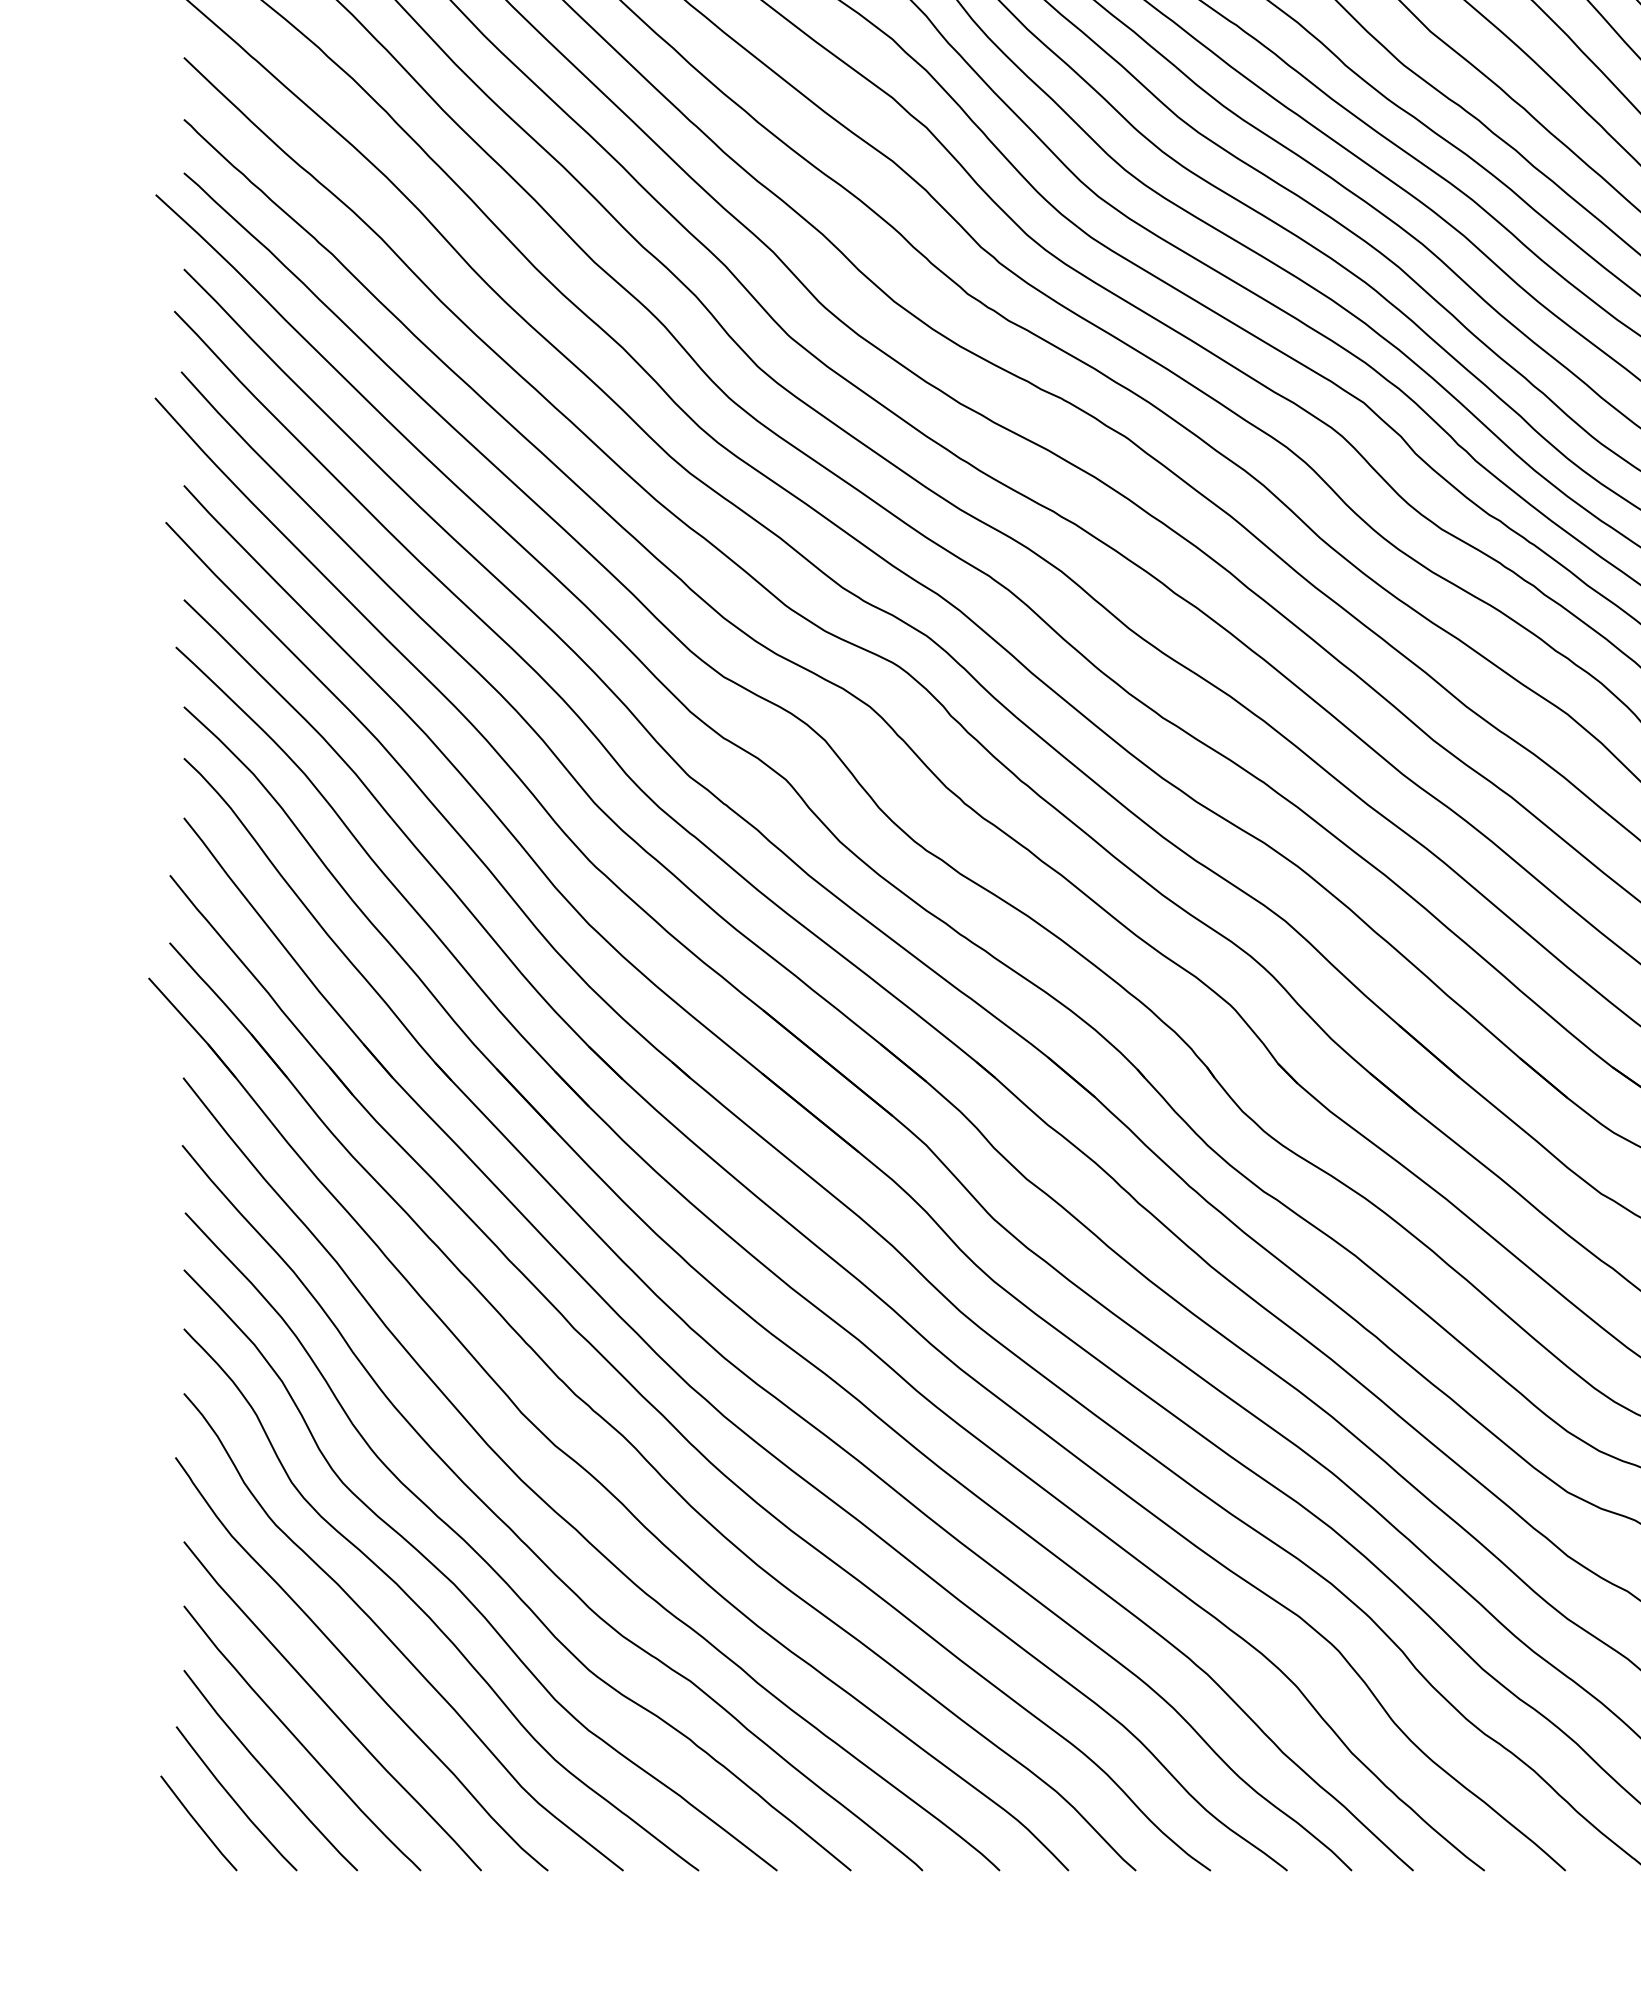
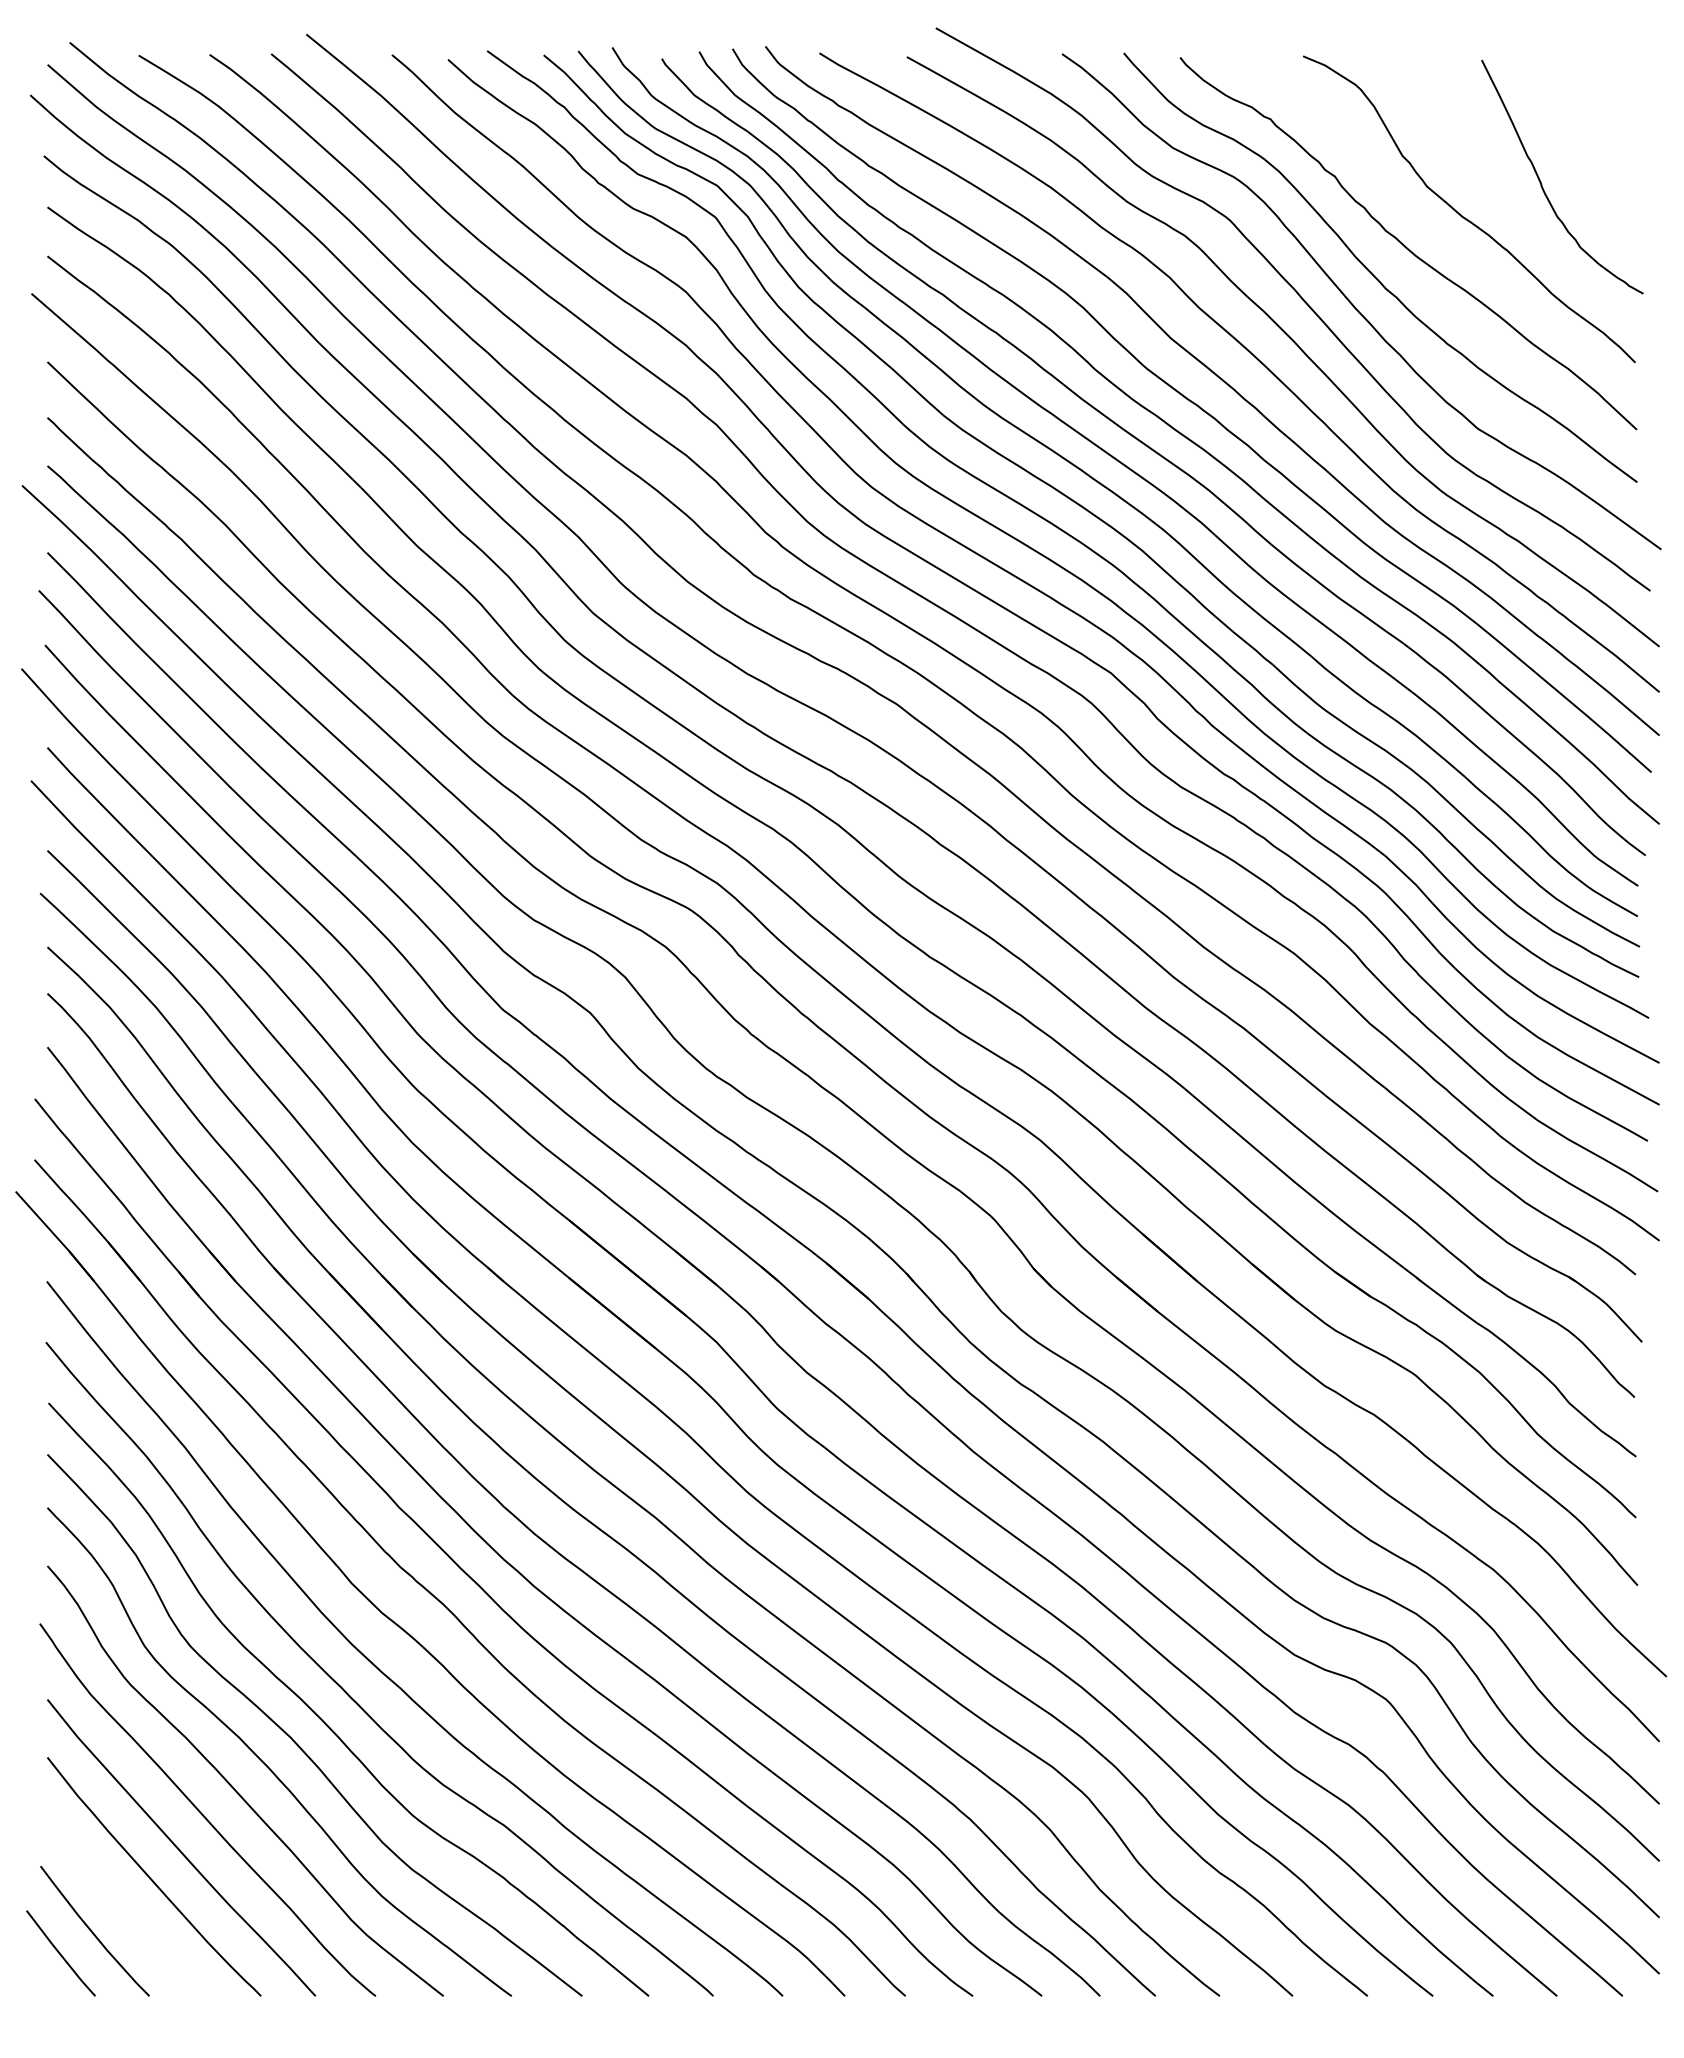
curve: (268, 1771) -> (123, 1906), removed

